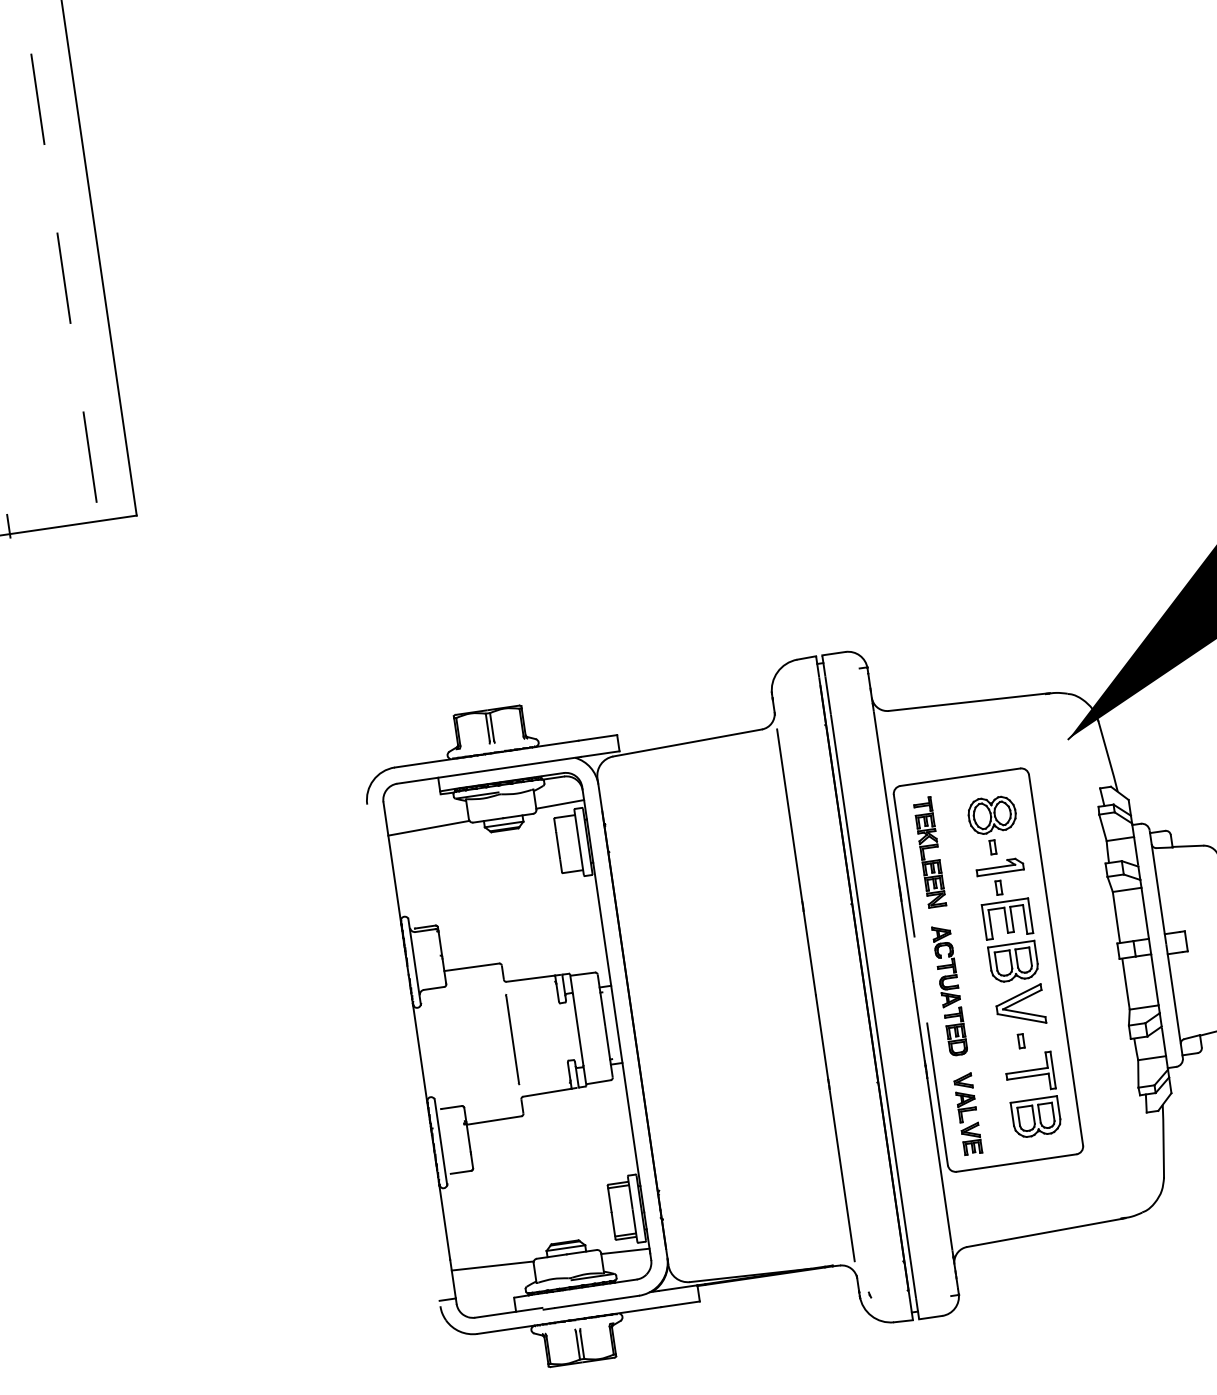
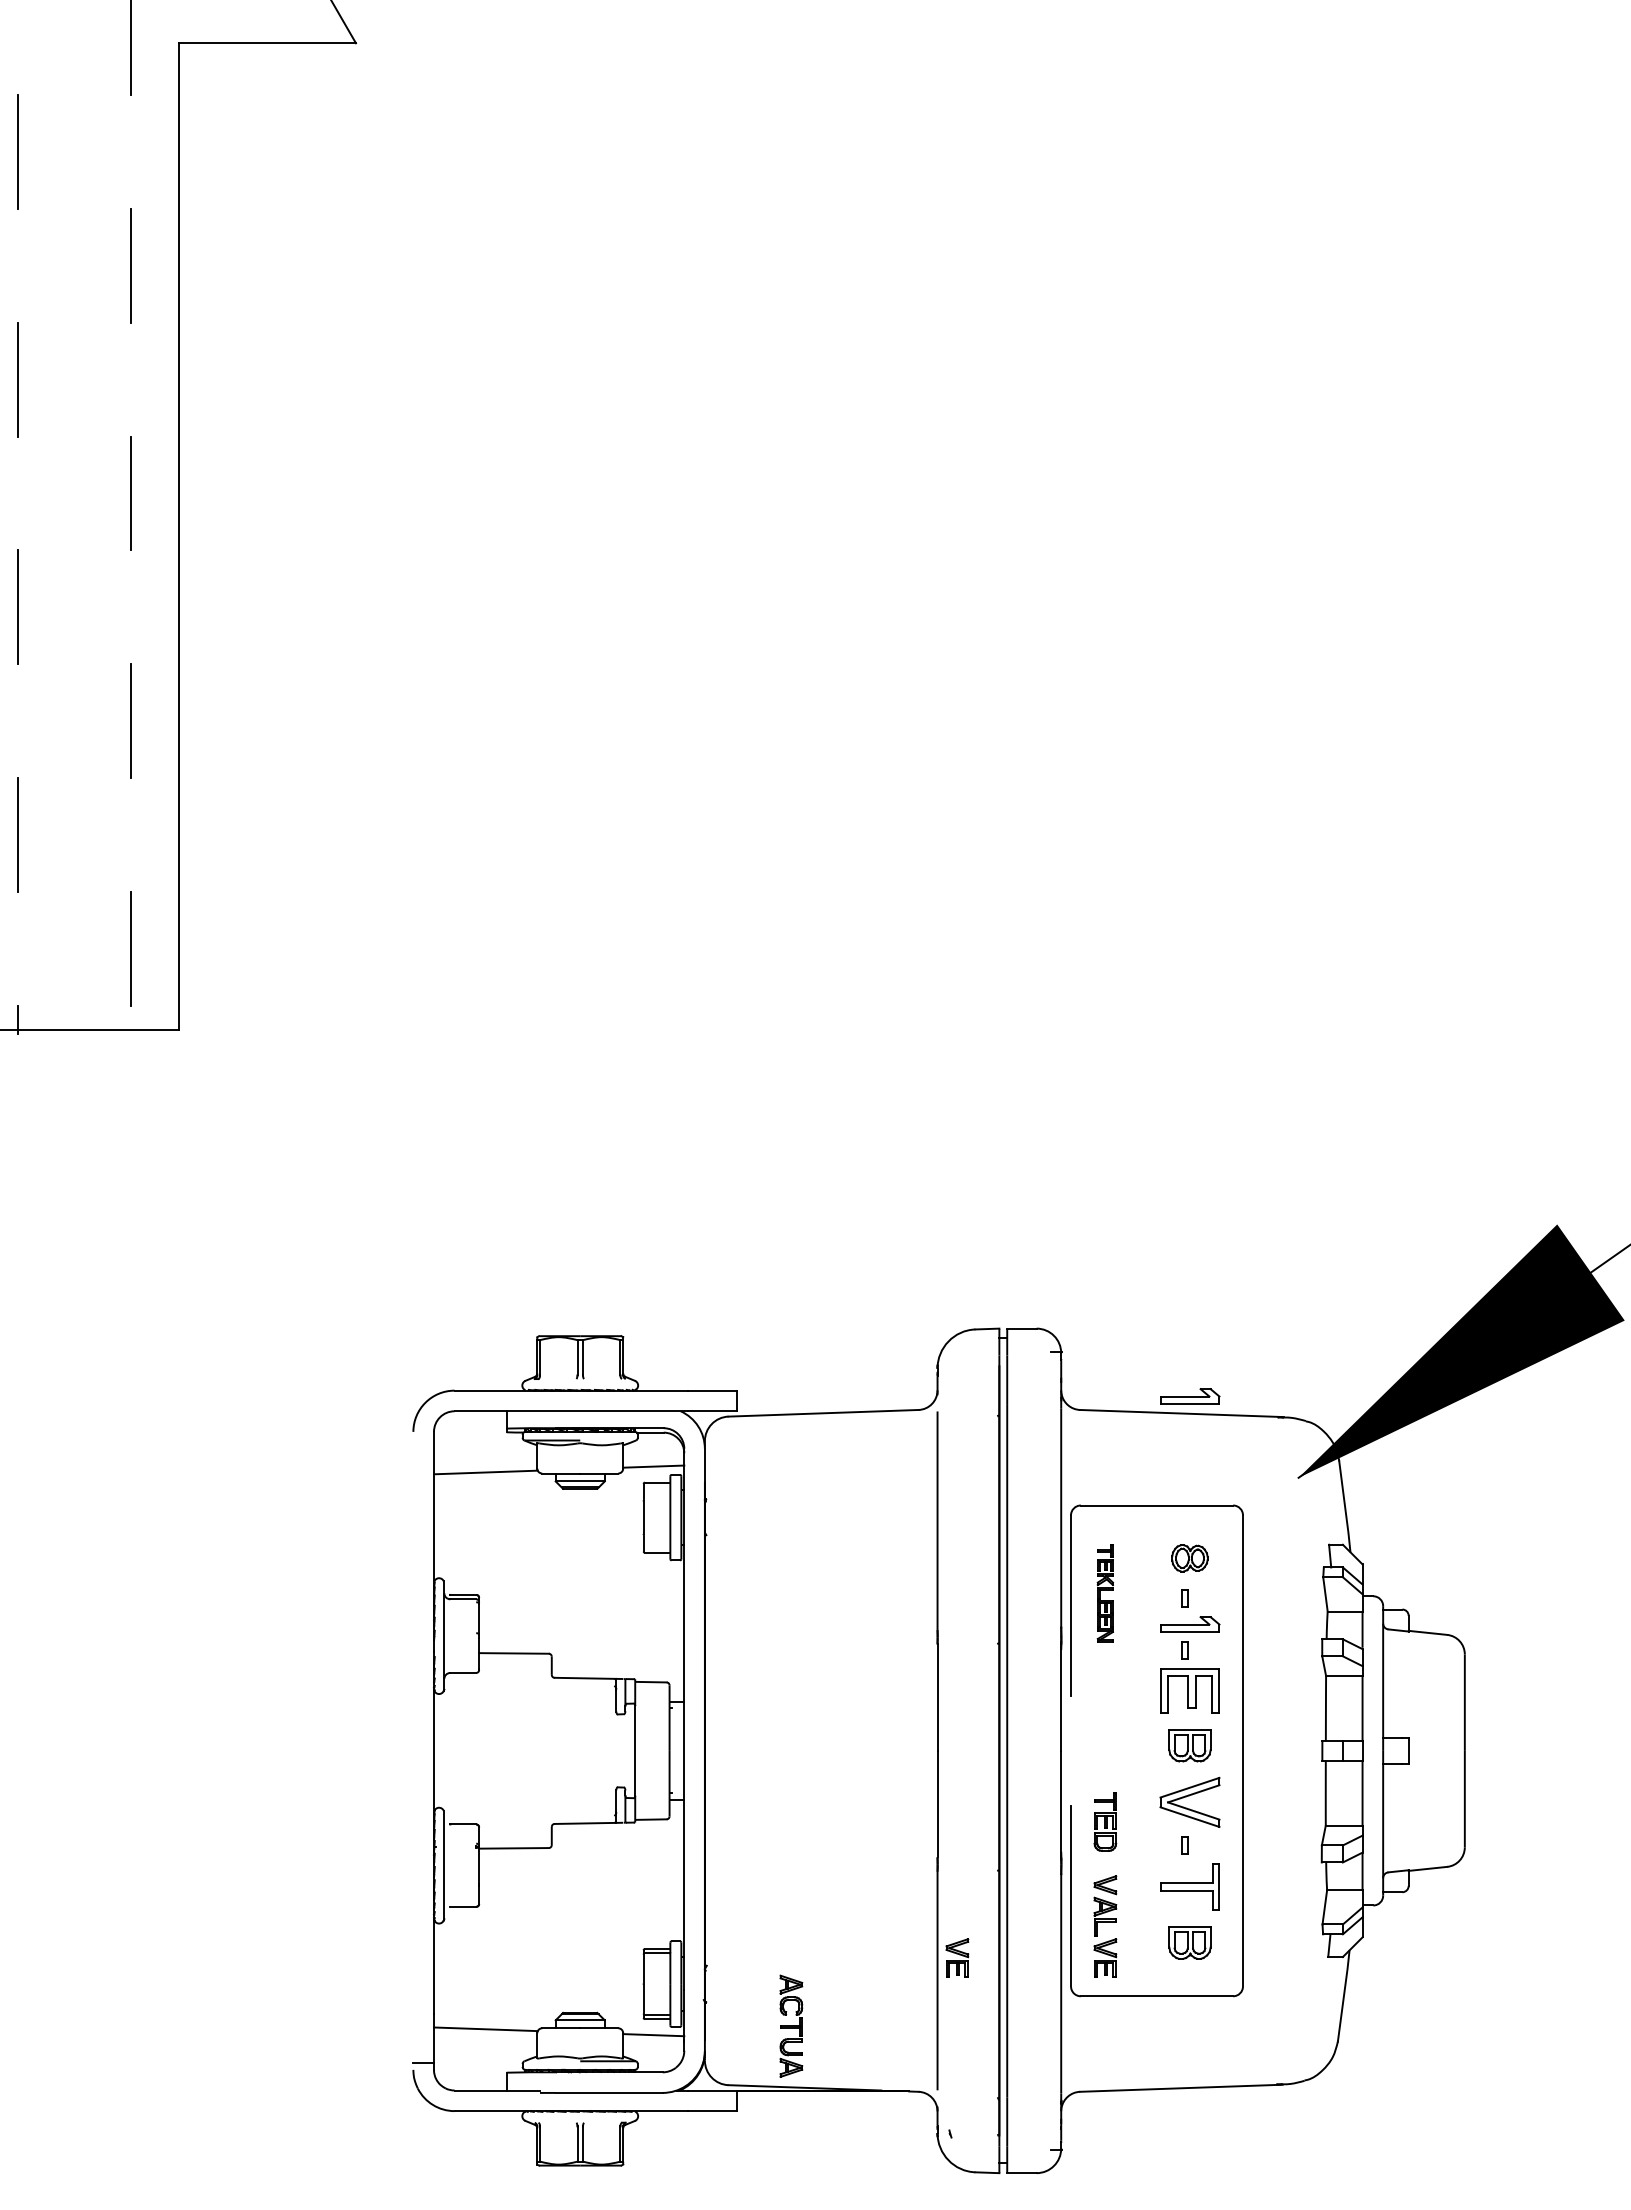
part: (974, 687) -> (1190, 1396), added
part: (991, 815) -> (1189, 1558), size x0.6
part: (929, 852) -> (1105, 1593), size x0.7
part: (1013, 962) -> (1189, 1745), size x0.7
part: (946, 965) -> (791, 2025), moved
line: (512, 1039) -> (551, 1750), removed
part: (1035, 1117) -> (1189, 1942), size x0.7
part: (855, 1155) -> (957, 1957), added

